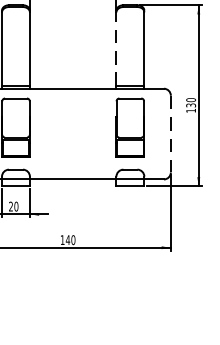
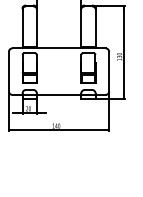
line: (116, 50) -> (81, 28), dashed -> solid
line: (171, 133) -> (109, 71), dashed -> solid

